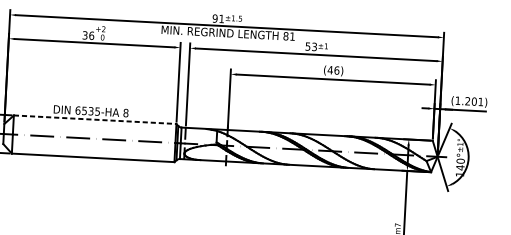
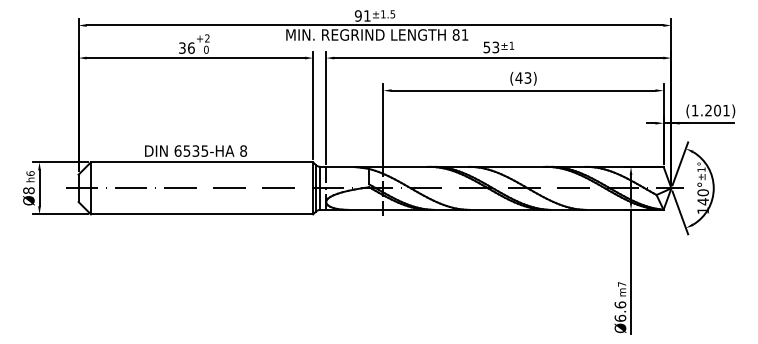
text: (336, 70) -> (527, 77), (46) -> (43)
line: (95, 119) -> (202, 162), dashed -> solid

